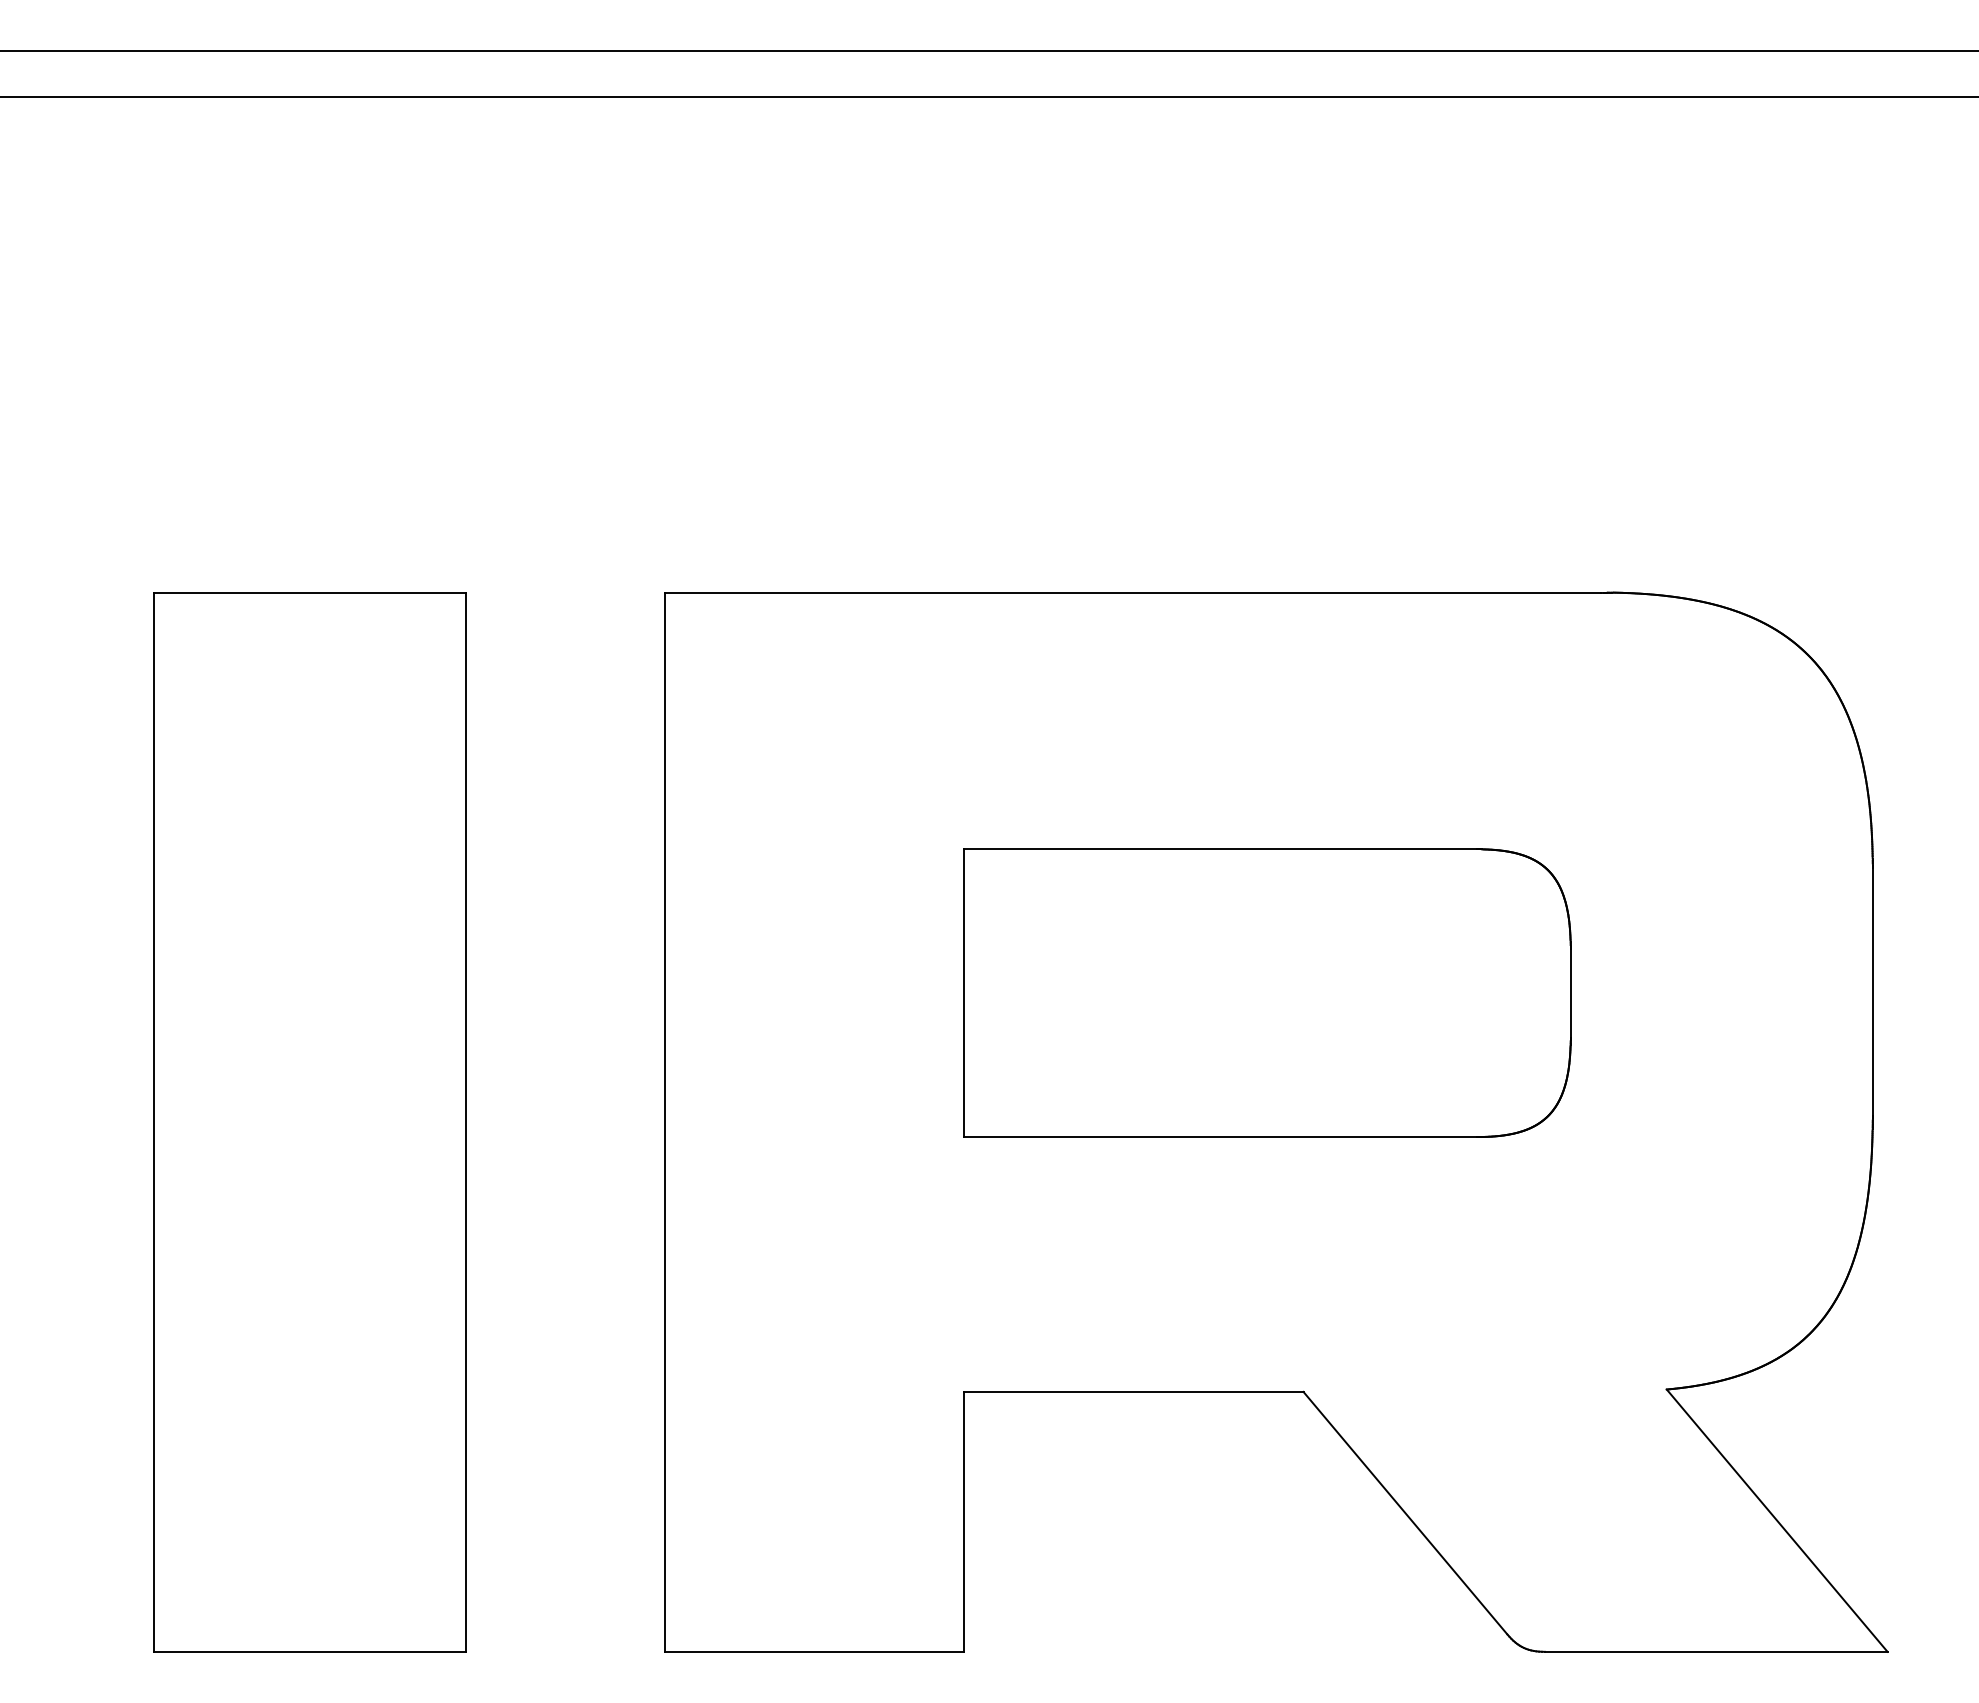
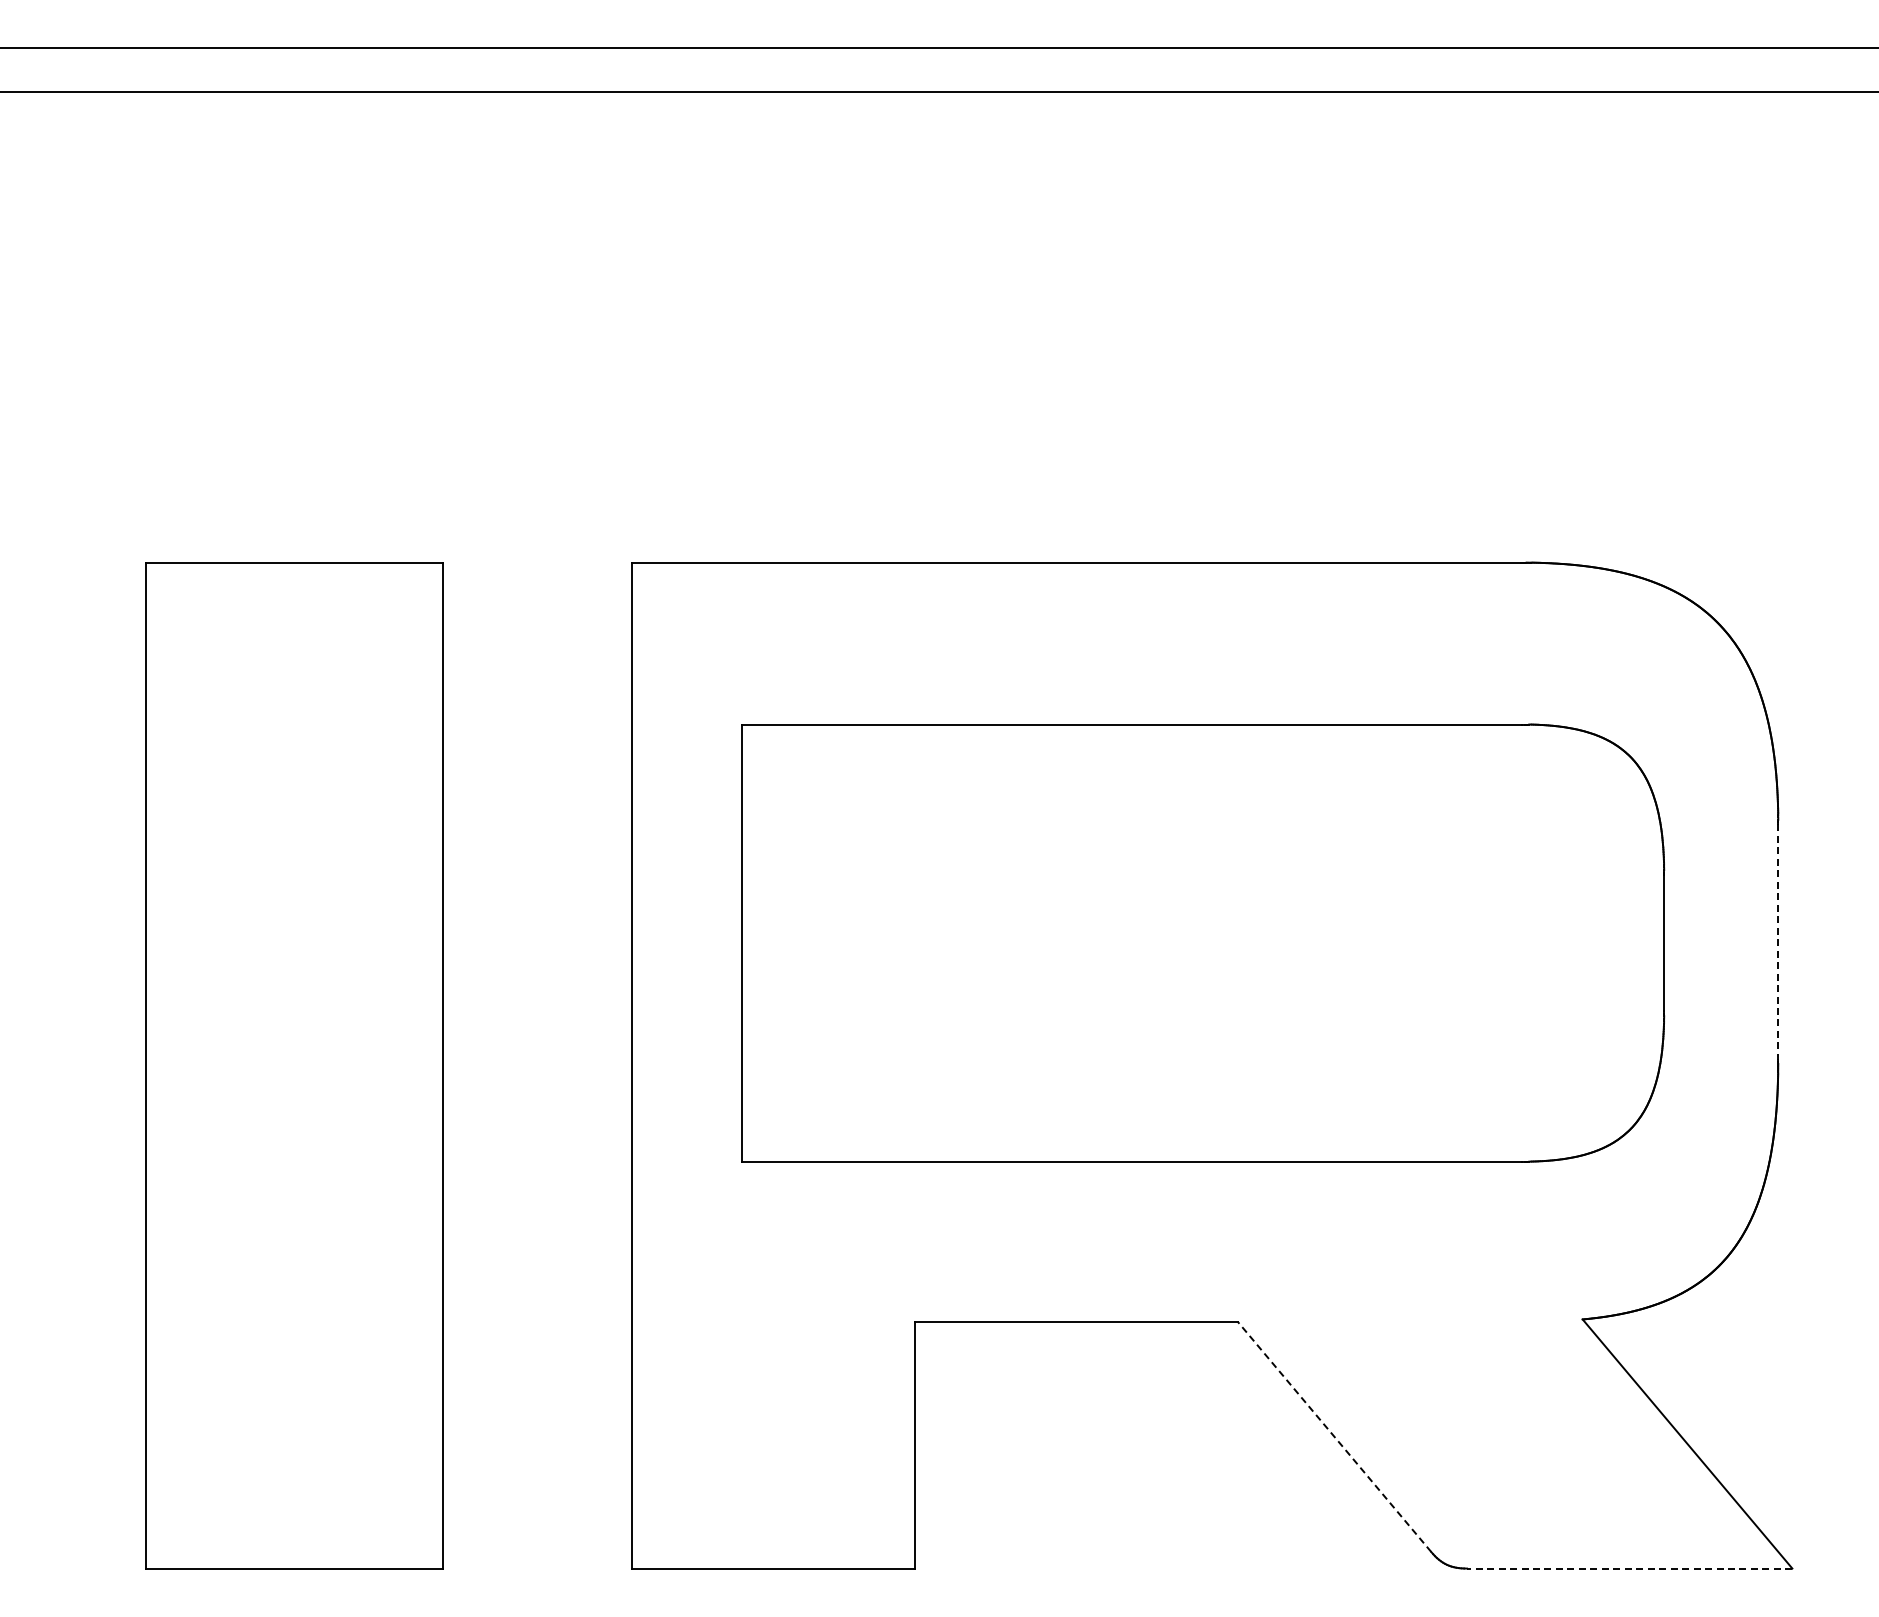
part: (1267, 992) -> (1203, 942), size x1.6
line: (1872, 992) -> (1778, 942), solid -> dashed
line: (1405, 1512) -> (1334, 1436), solid -> dashed
line: (1716, 1651) -> (1629, 1568), solid -> dashed

